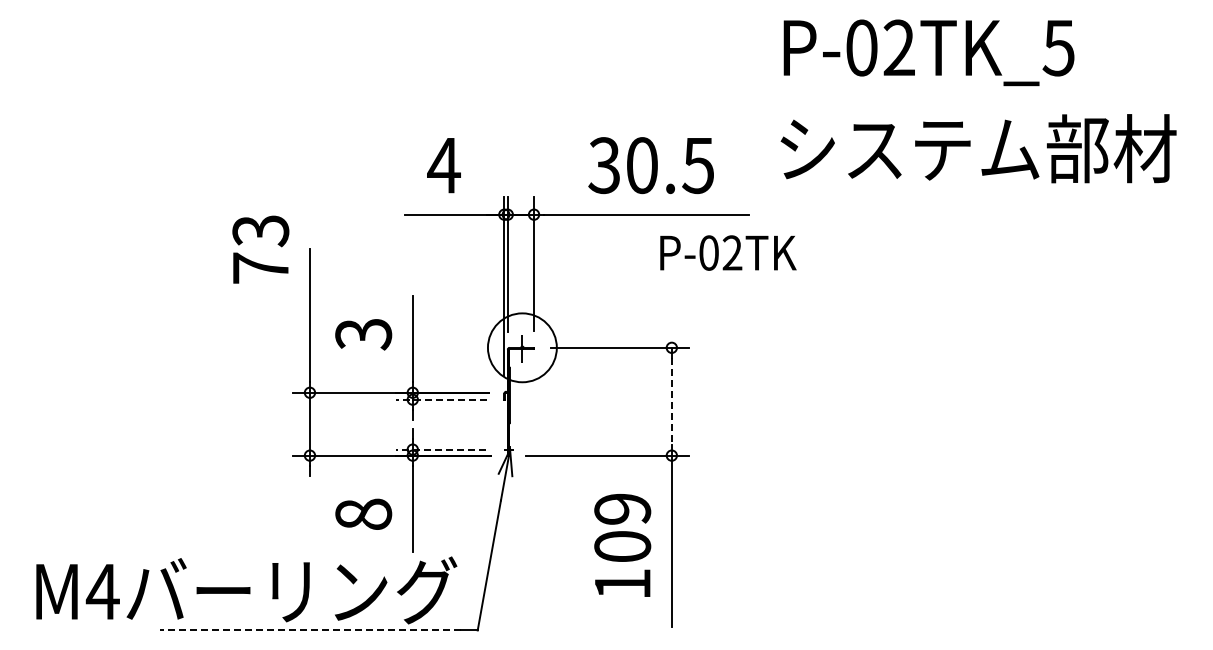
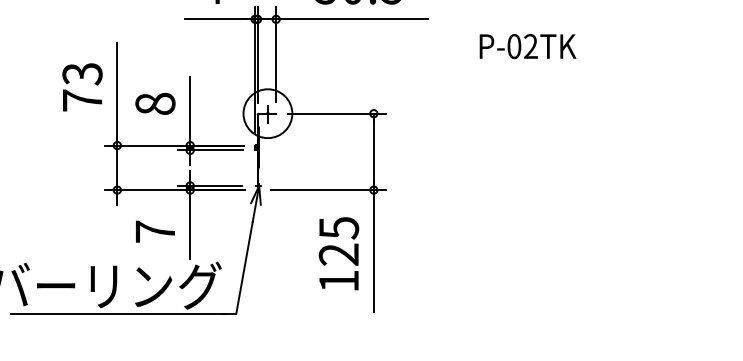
text: (260, 249) -> (82, 87), moved
text: (728, 252) -> (528, 46), moved
text: (363, 334) -> (155, 104), 3 -> 8
line: (441, 399) -> (210, 150), dashed -> solid
line: (671, 401) -> (373, 151), dashed -> solid
line: (440, 449) -> (209, 185), dashed -> solid
text: (363, 513) -> (155, 231), 8 -> 7
text: (622, 527) -> (338, 241), 109 -> 125
line: (309, 630) -> (117, 314), dashed -> solid

